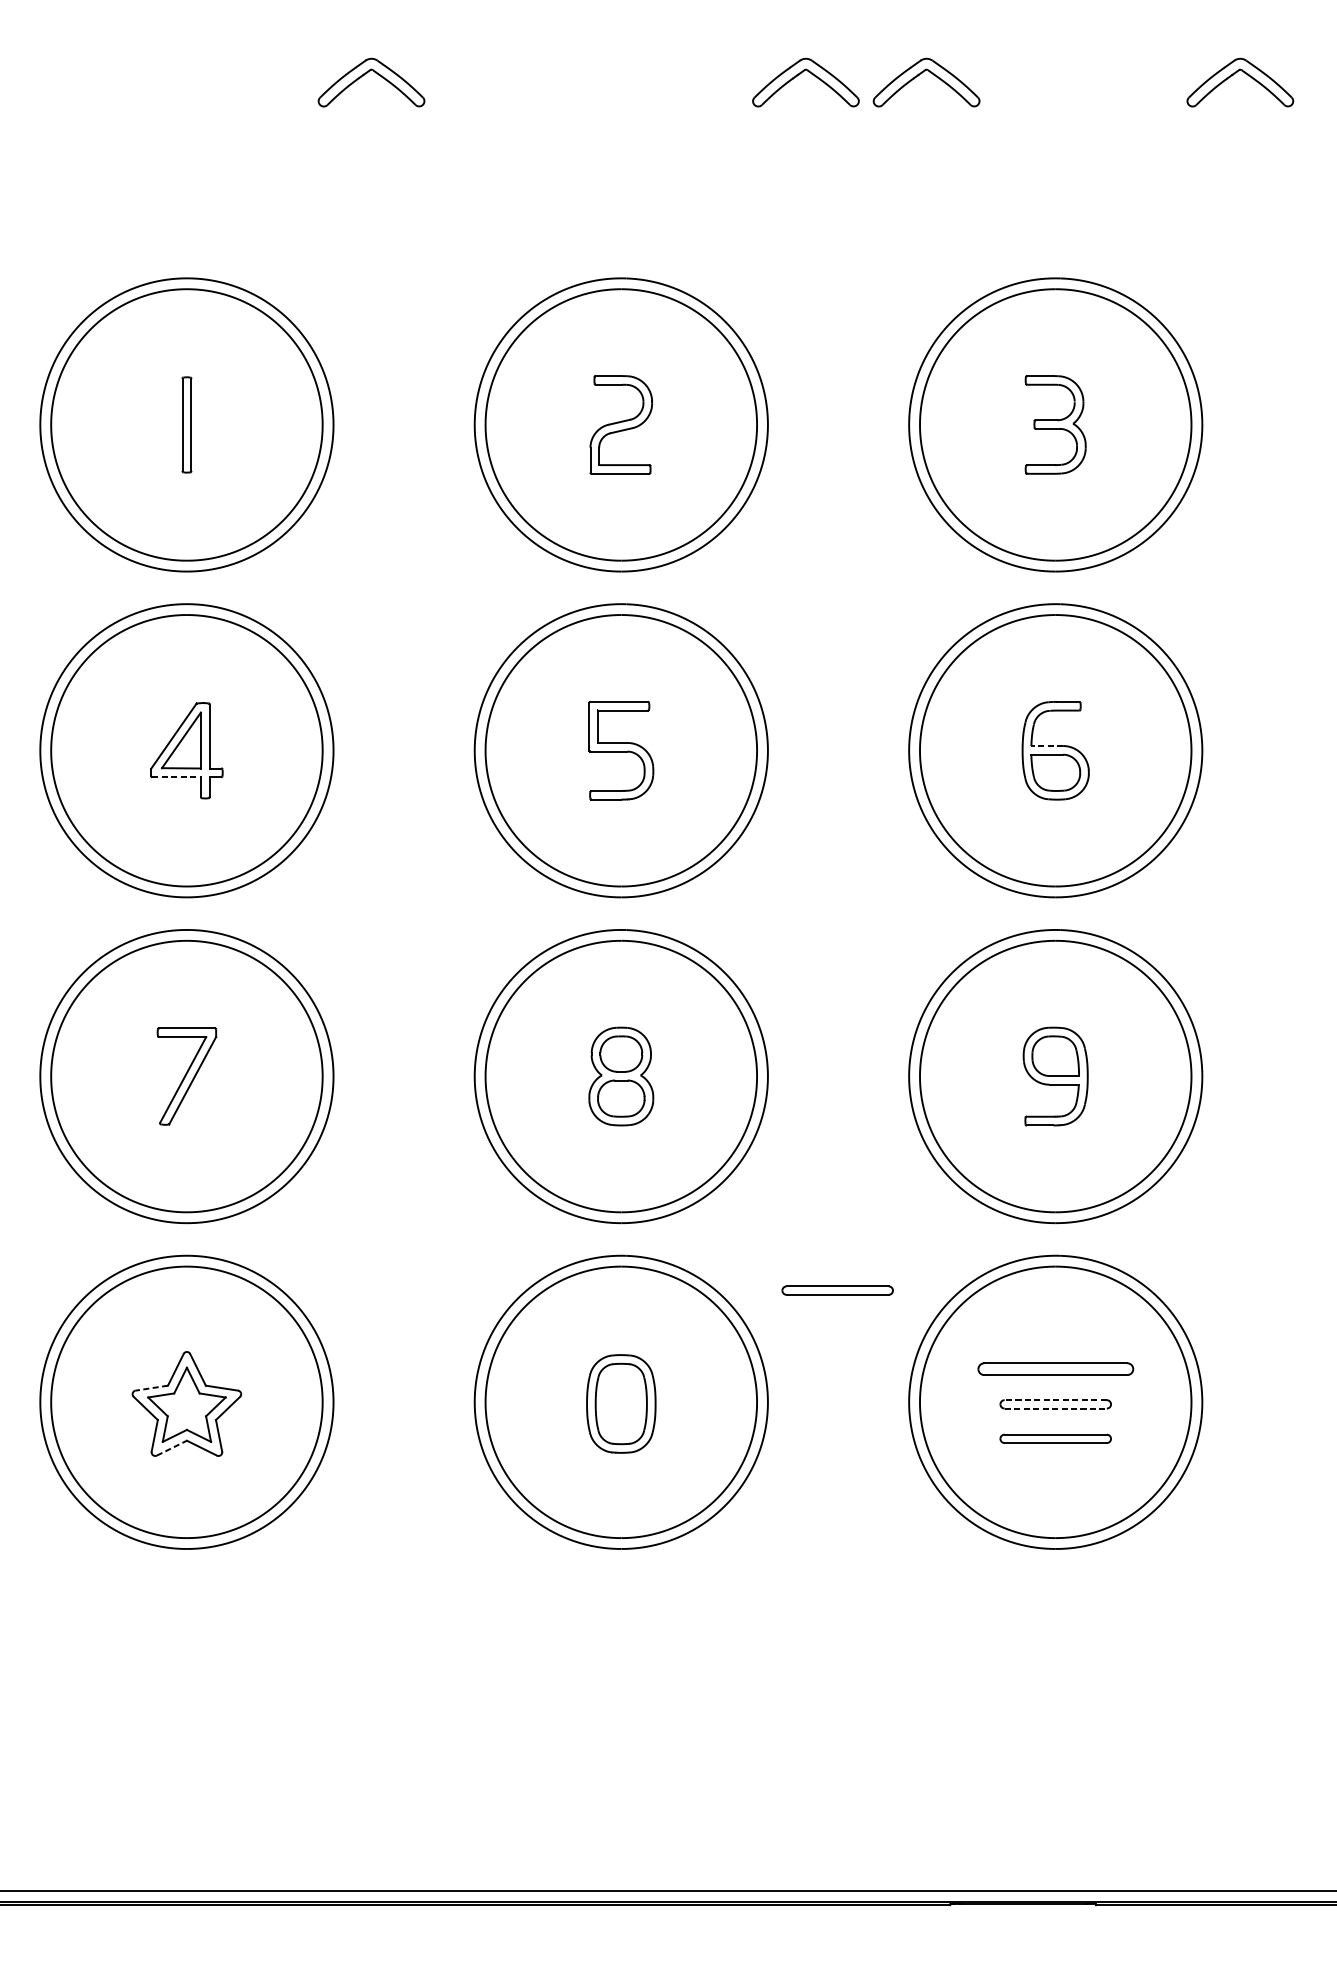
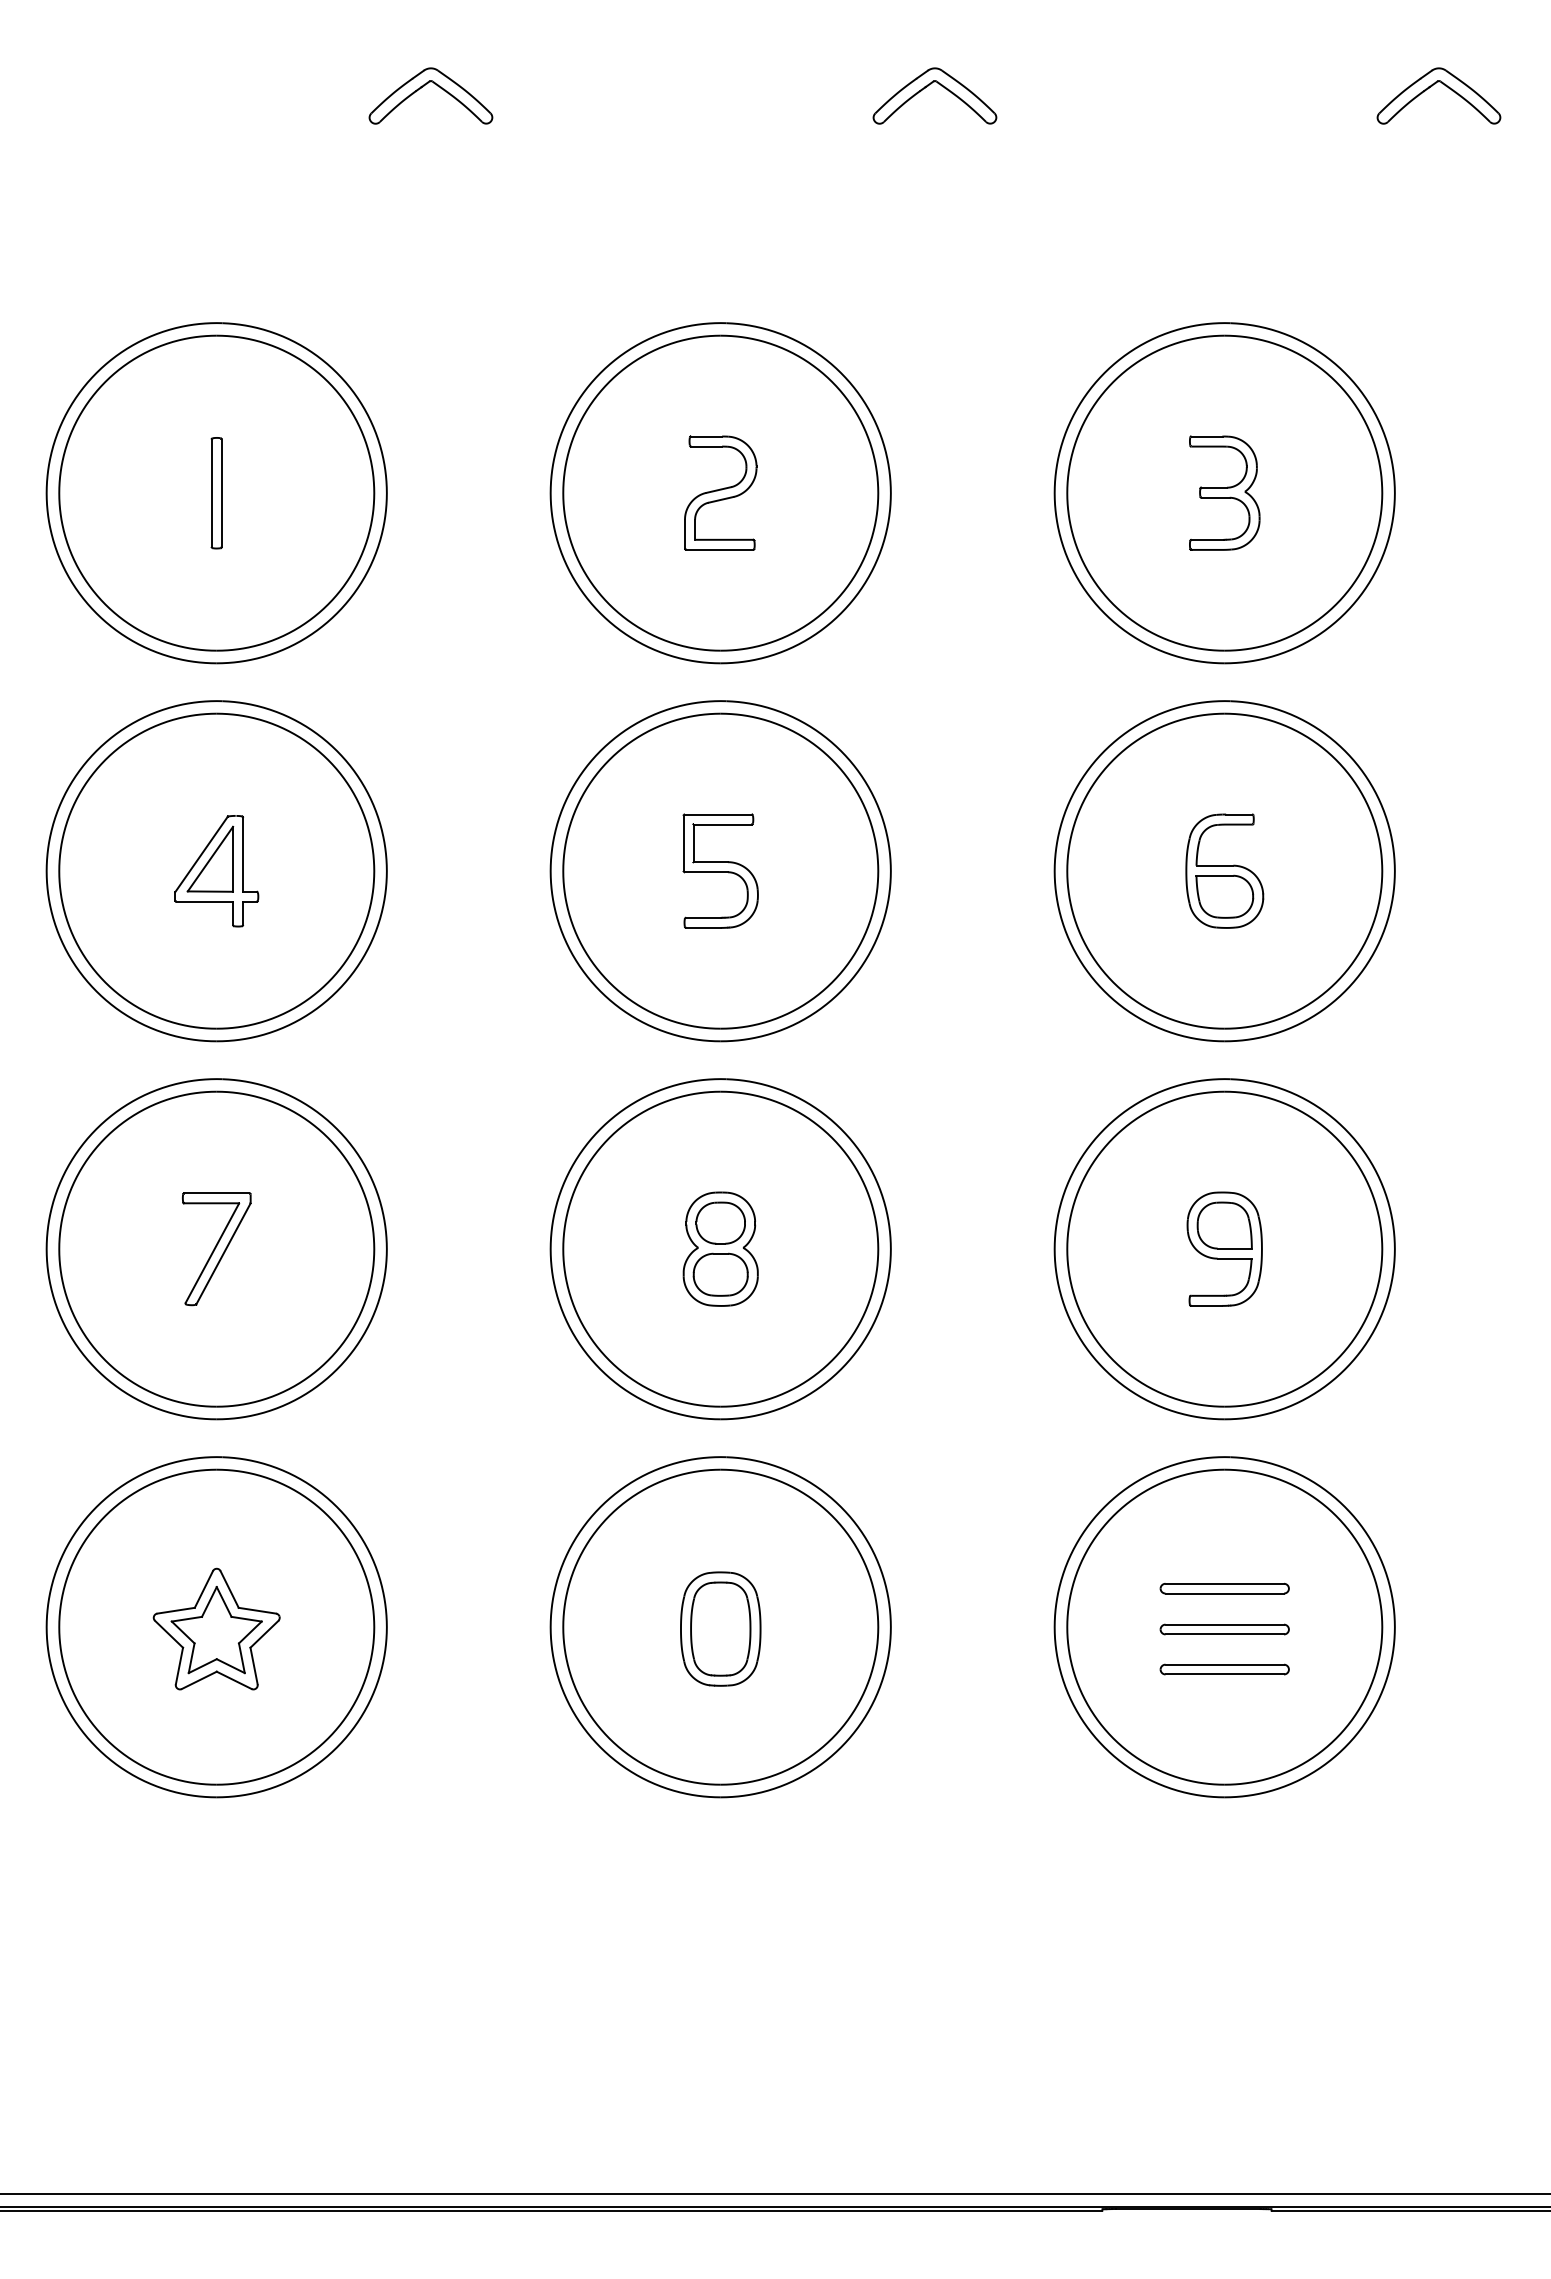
part: (921, 74) -> (1068, 86), removed
line: (1046, 745) -> (1214, 865), dashed -> solid
line: (177, 776) -> (205, 901), dashed -> solid
part: (837, 1290) -> (971, 1497), removed
part: (1055, 1368) -> (1224, 1588), size x0.71
line: (152, 1387) -> (176, 1610), dashed -> solid
line: (1055, 1400) -> (1224, 1624), dashed -> solid
line: (1056, 1408) -> (1225, 1634), dashed -> solid
line: (172, 1448) -> (199, 1680), dashed -> solid

